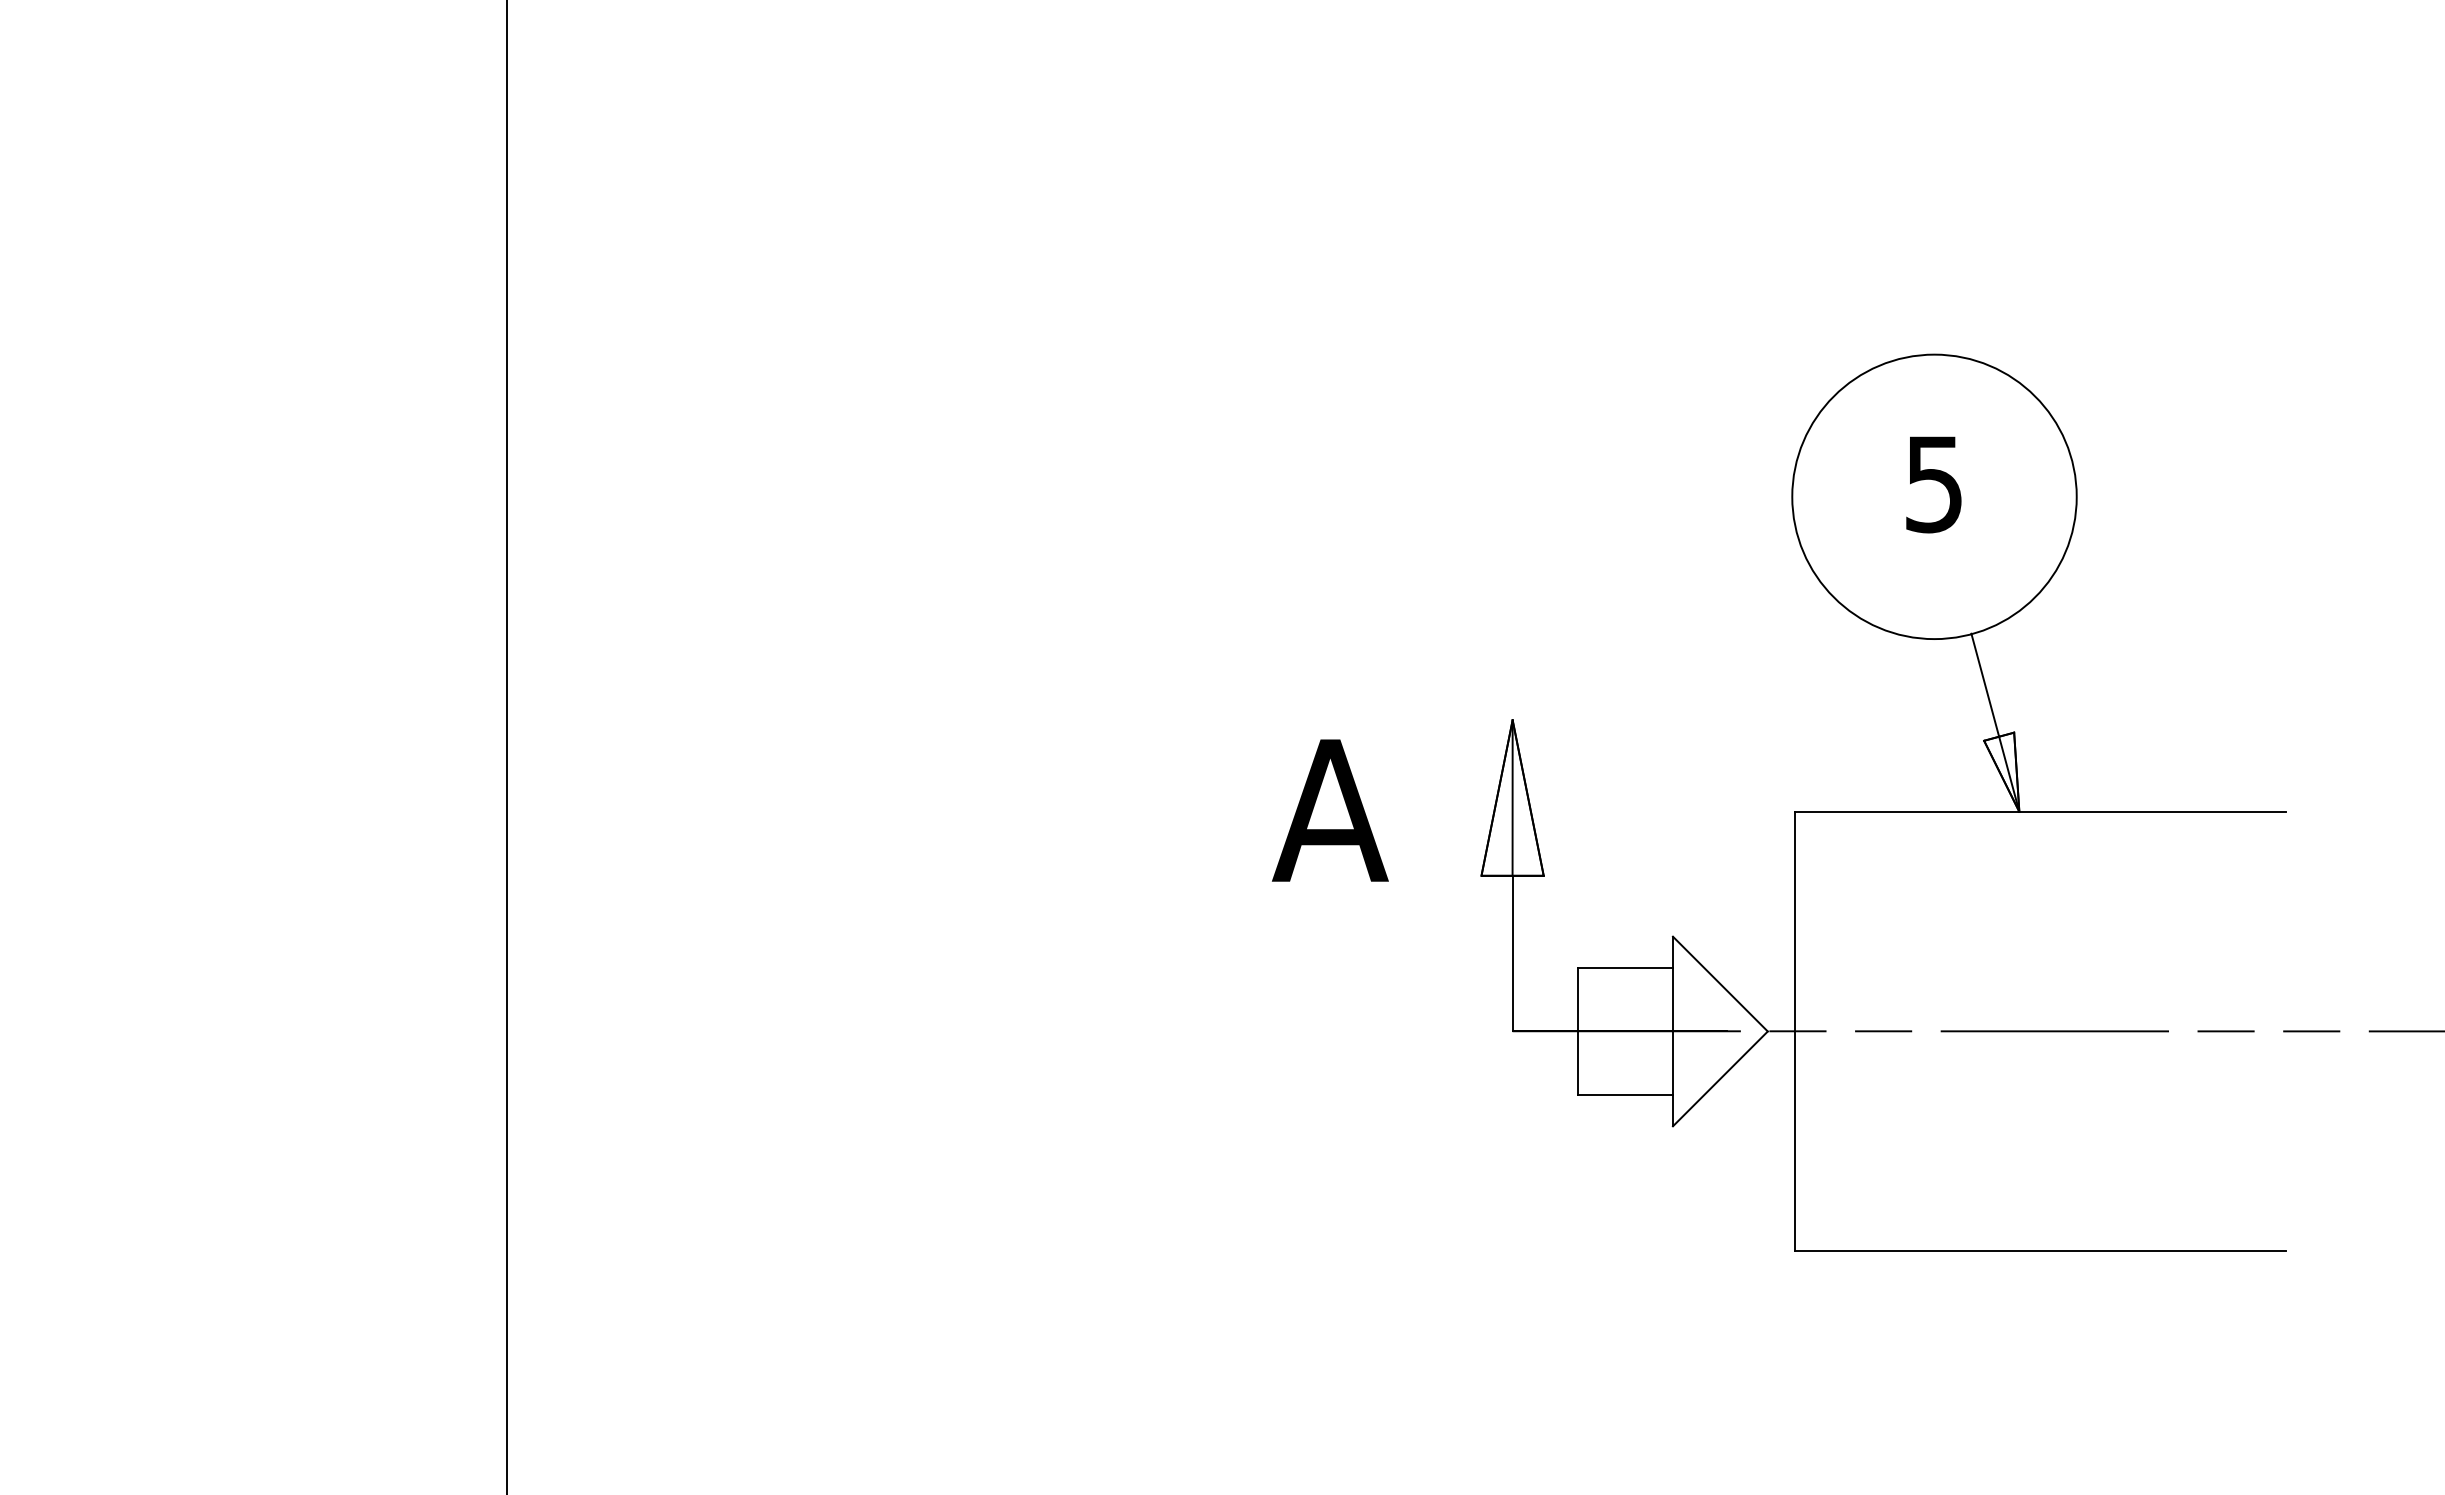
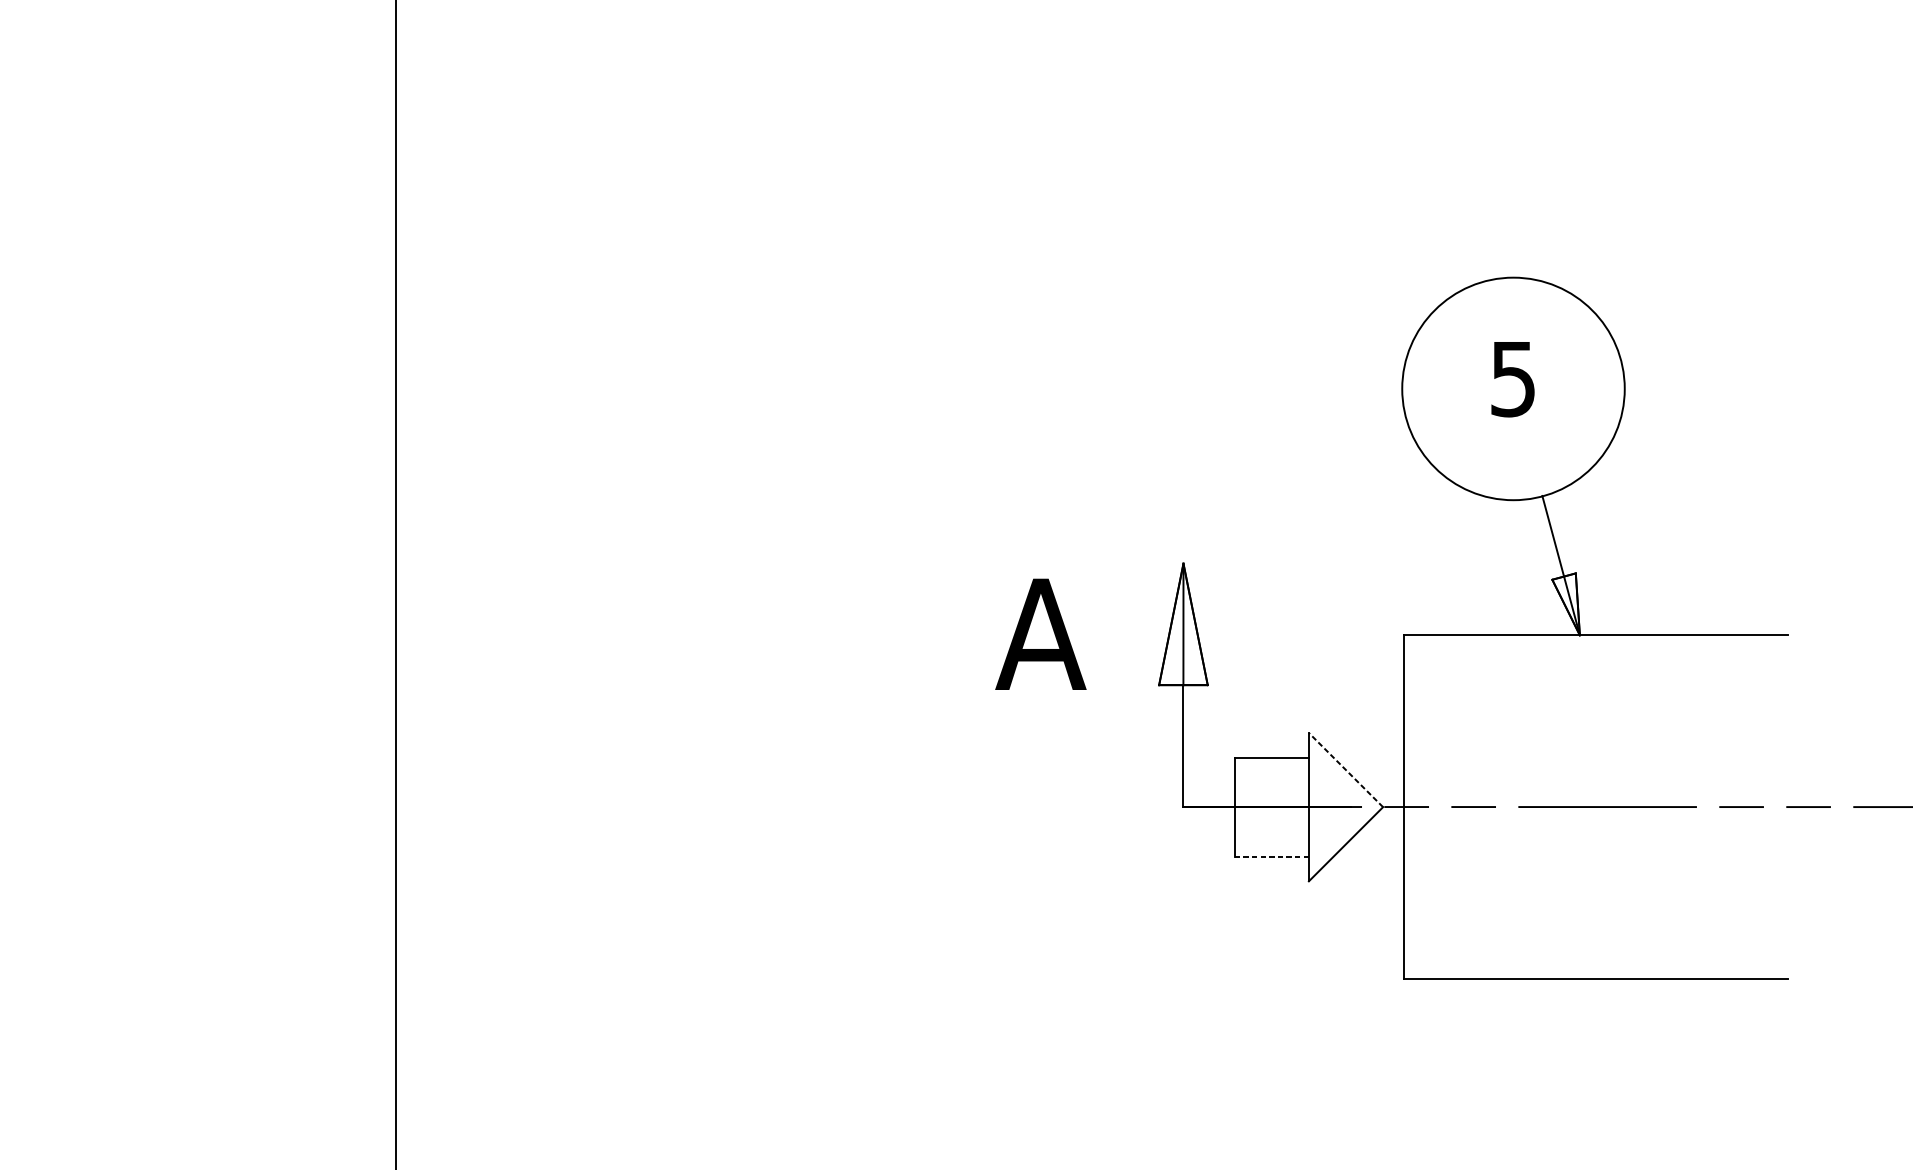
line: (1720, 983) -> (1346, 769), solid -> dashed
line: (1626, 1094) -> (1272, 856), solid -> dashed

